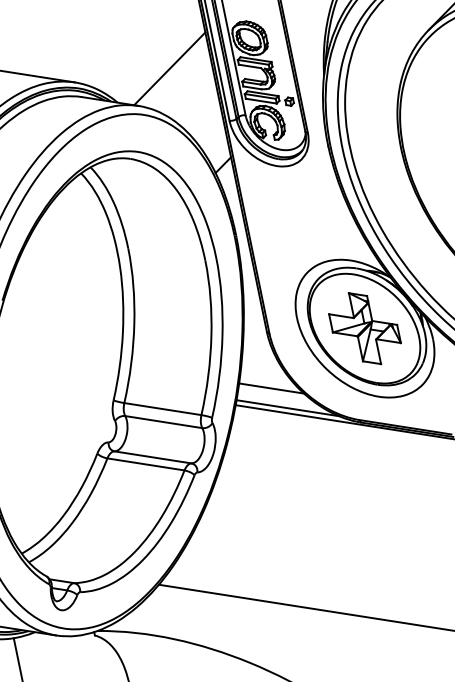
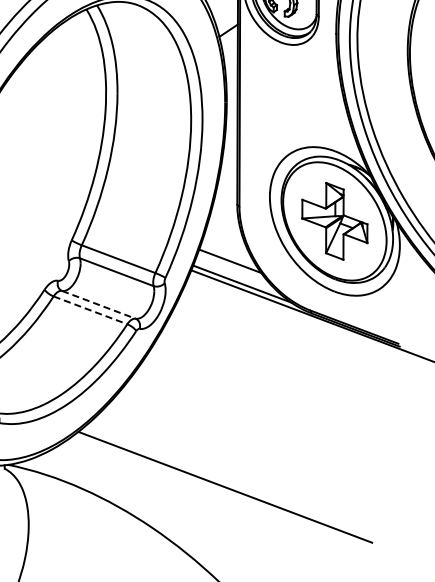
line: (153, 457) -> (99, 305), solid -> dashed
line: (146, 464) -> (90, 310), solid -> dashed

